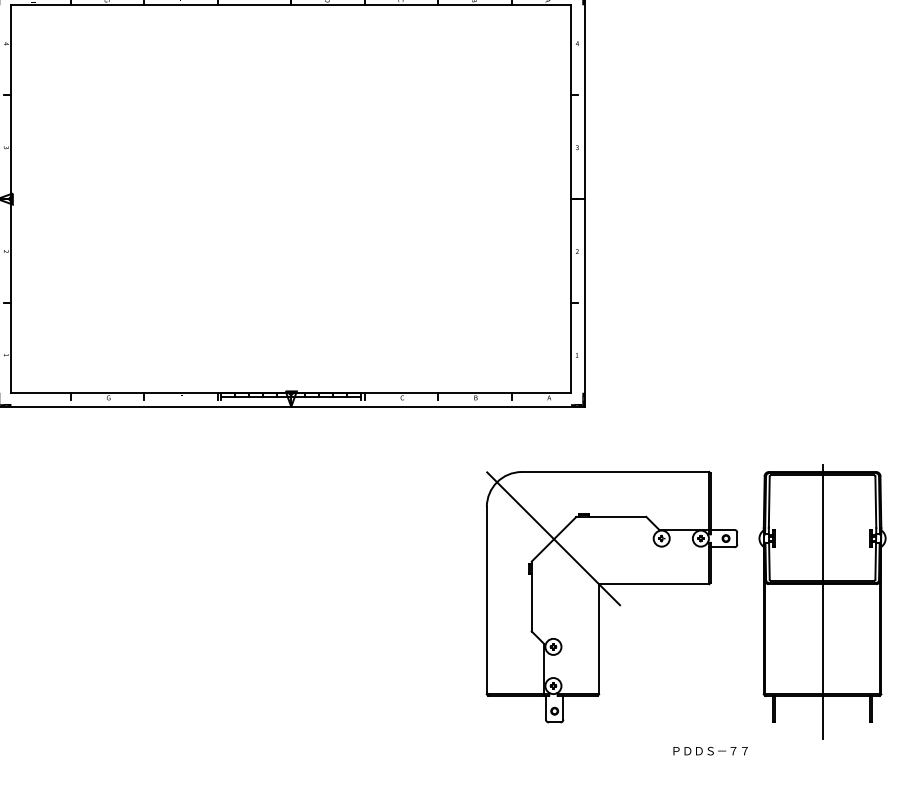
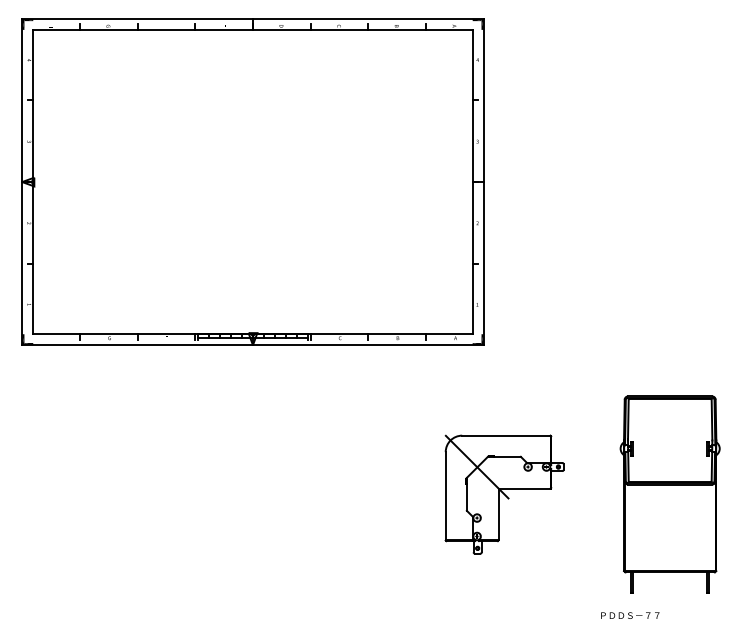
part: (611, 596) -> (504, 494), size x0.6
line: (822, 601) -> (670, 498), removed
text: (710, 750) -> (630, 615), moved

